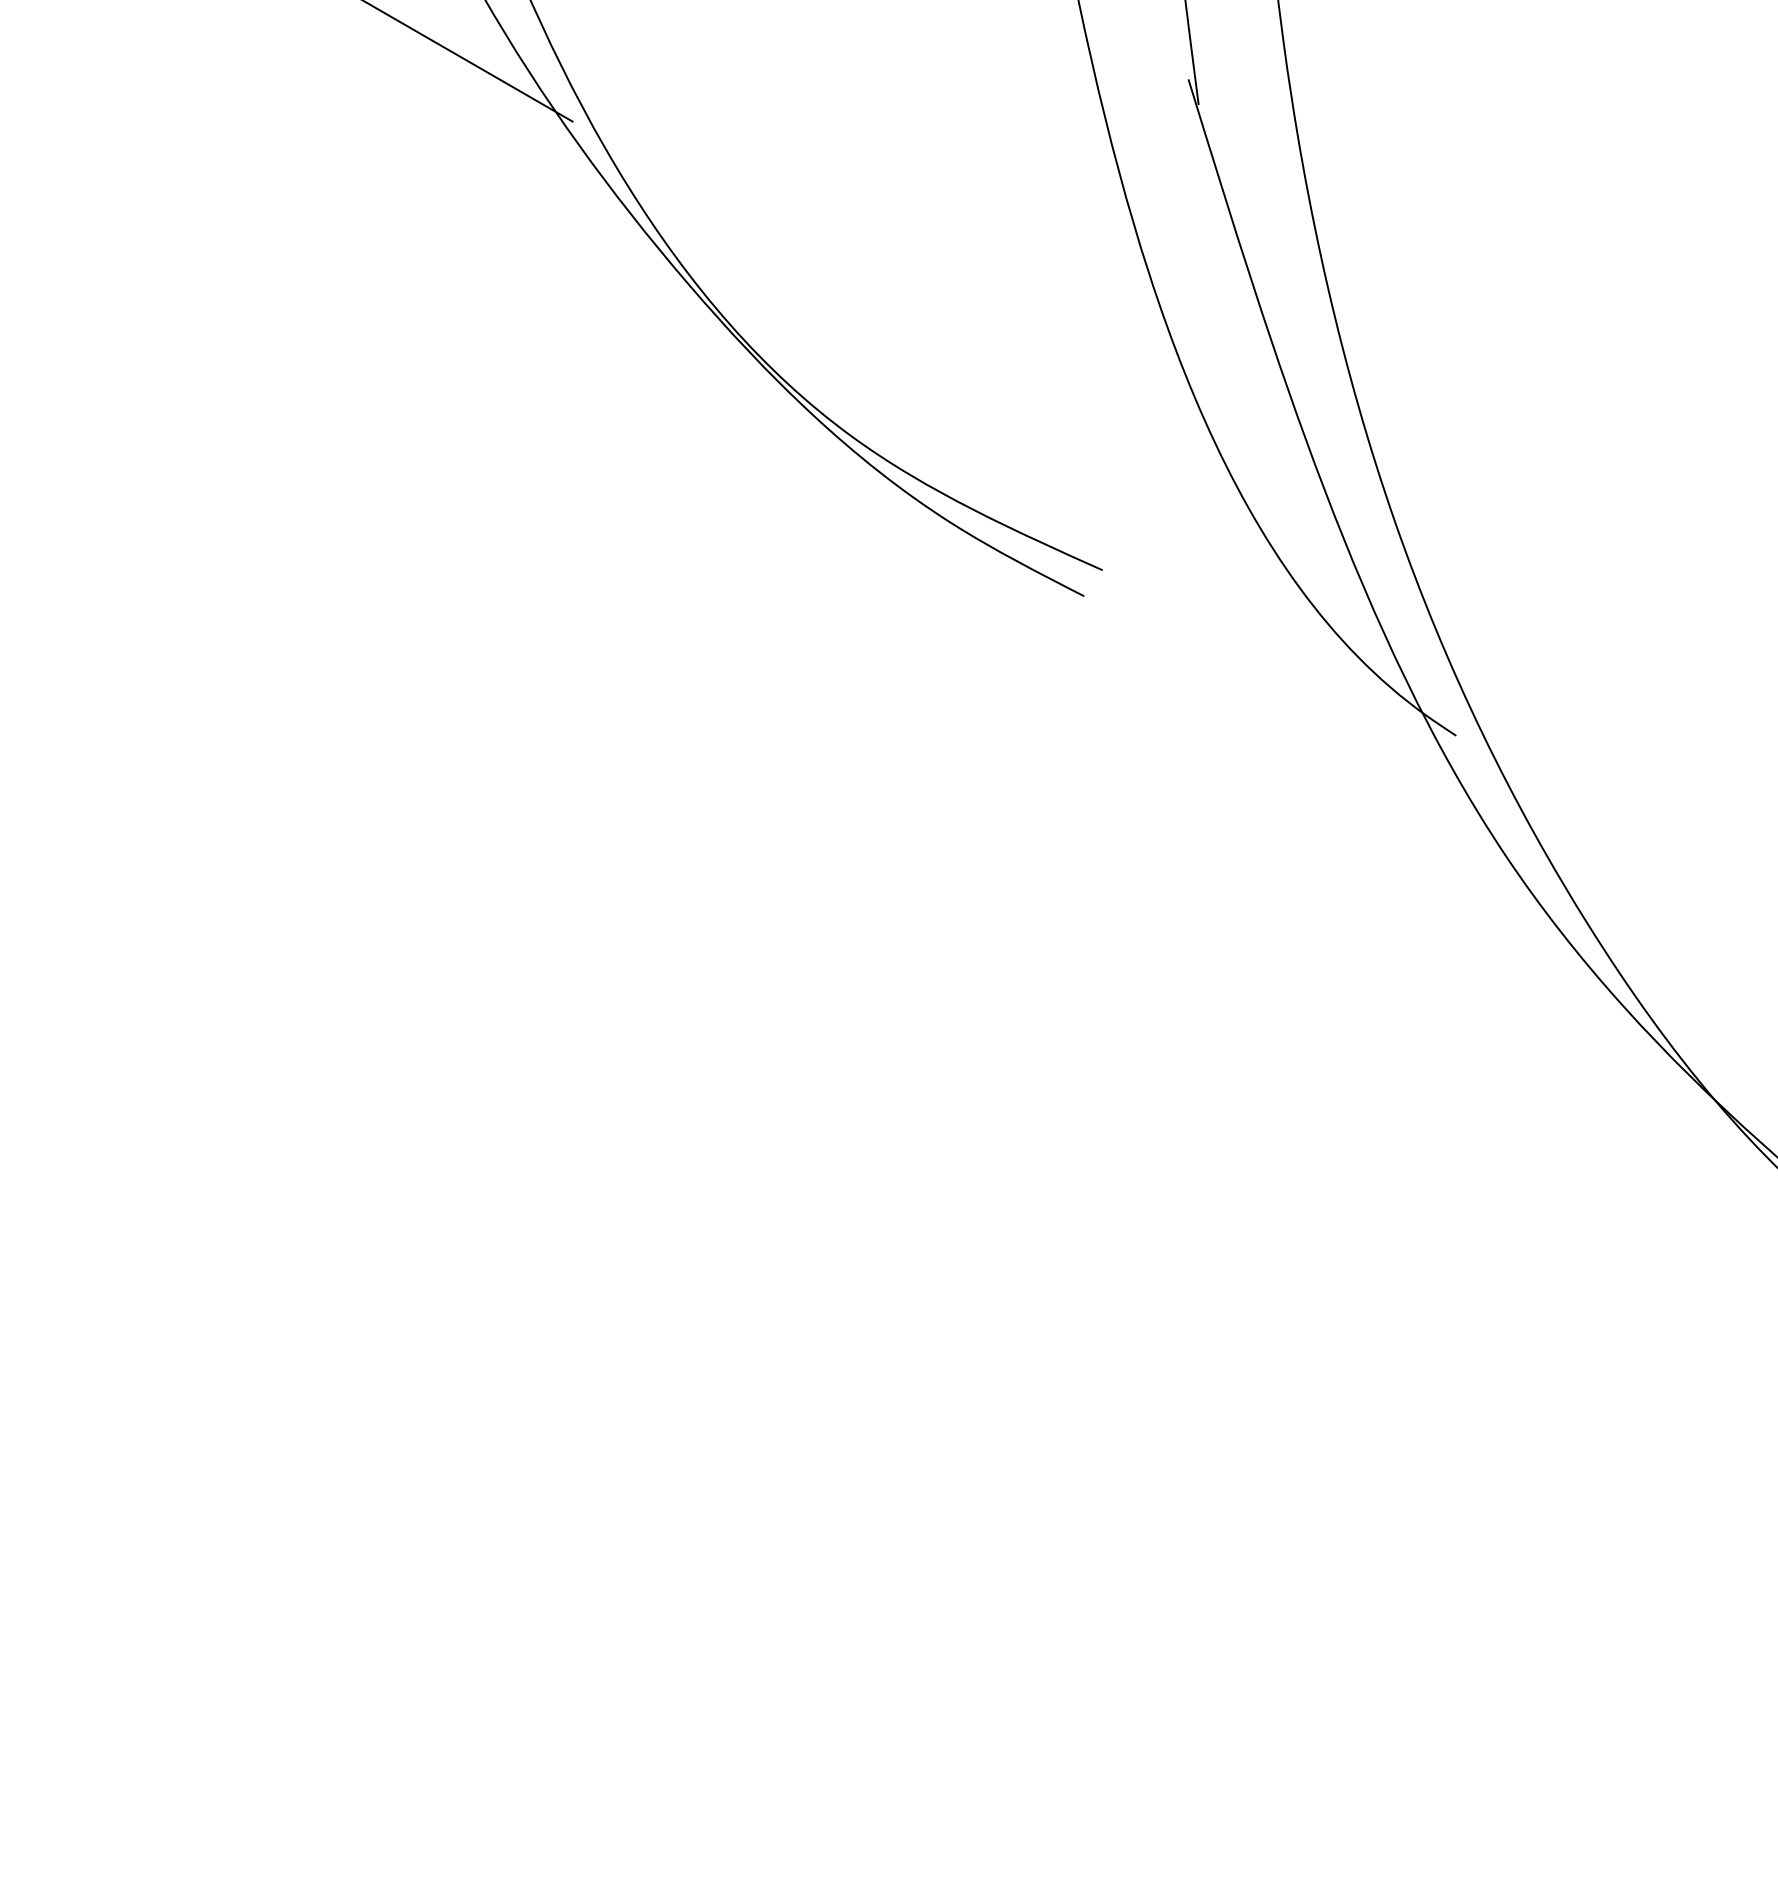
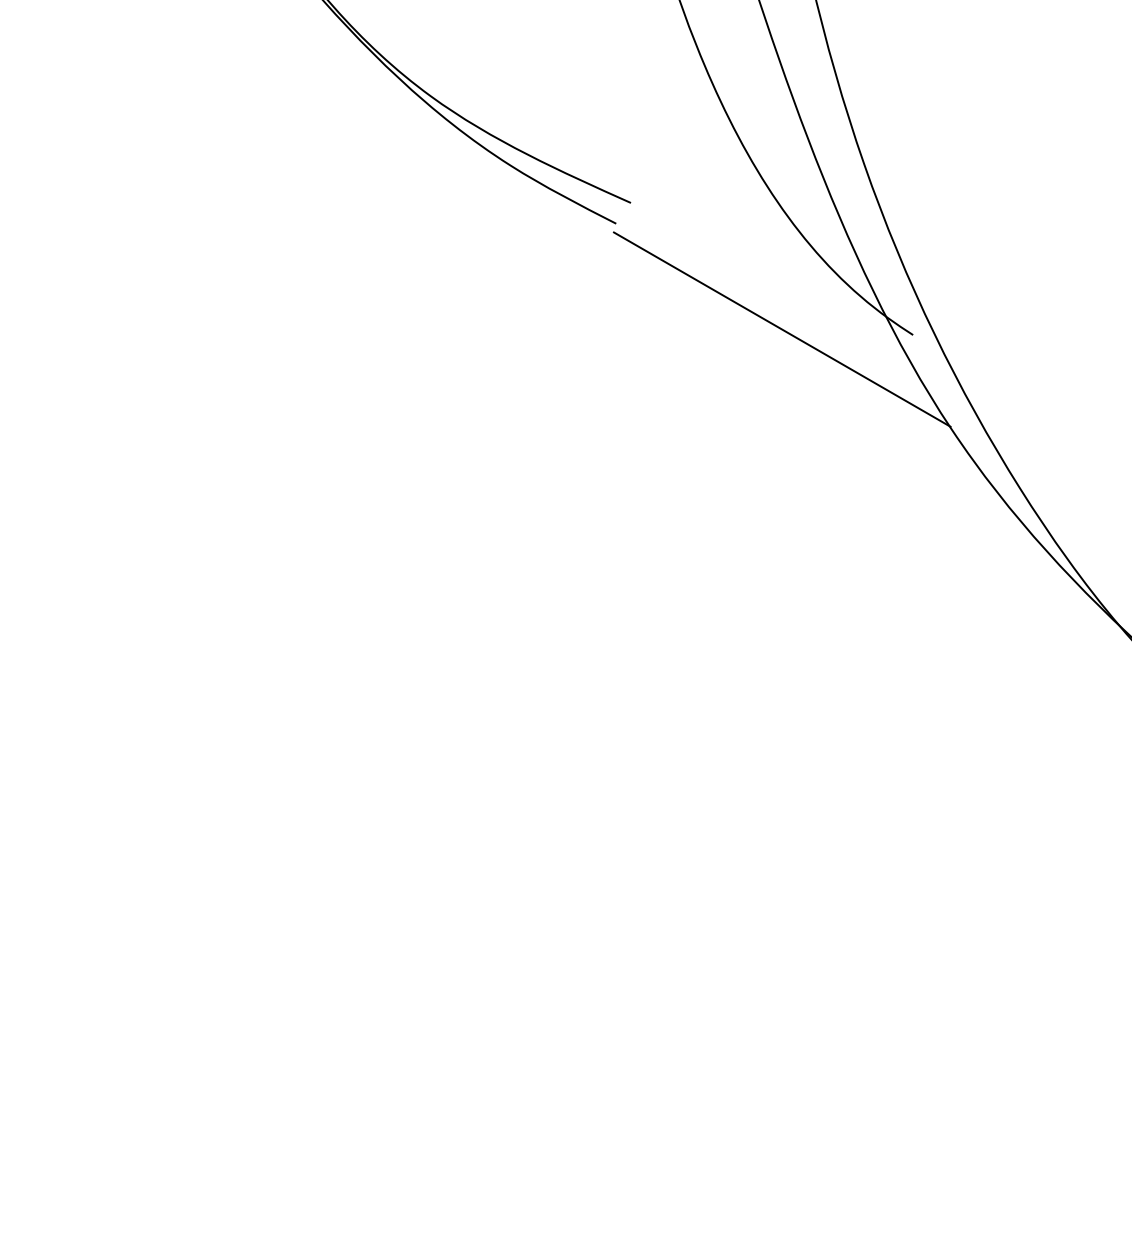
line: (1292, 728) -> (782, 329), added

